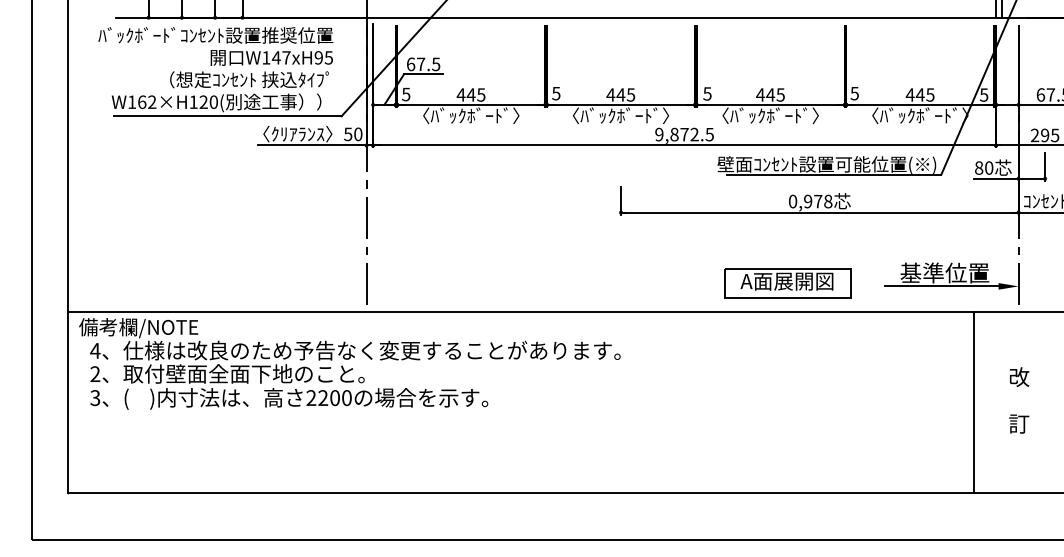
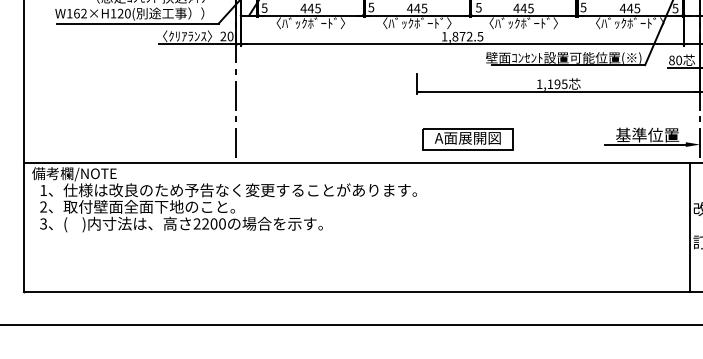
text: (348, 134) -> (223, 36), 50 -> 20
text: (659, 134) -> (444, 36), 9,872.5 -> 1,872.5
text: (810, 201) -> (552, 84), 0,978 -> 1,195
part: (787, 283) -> (468, 139), moved
text: (95, 350) -> (43, 190), 4 -> 1
line: (973, 402) -> (689, 227), moved

